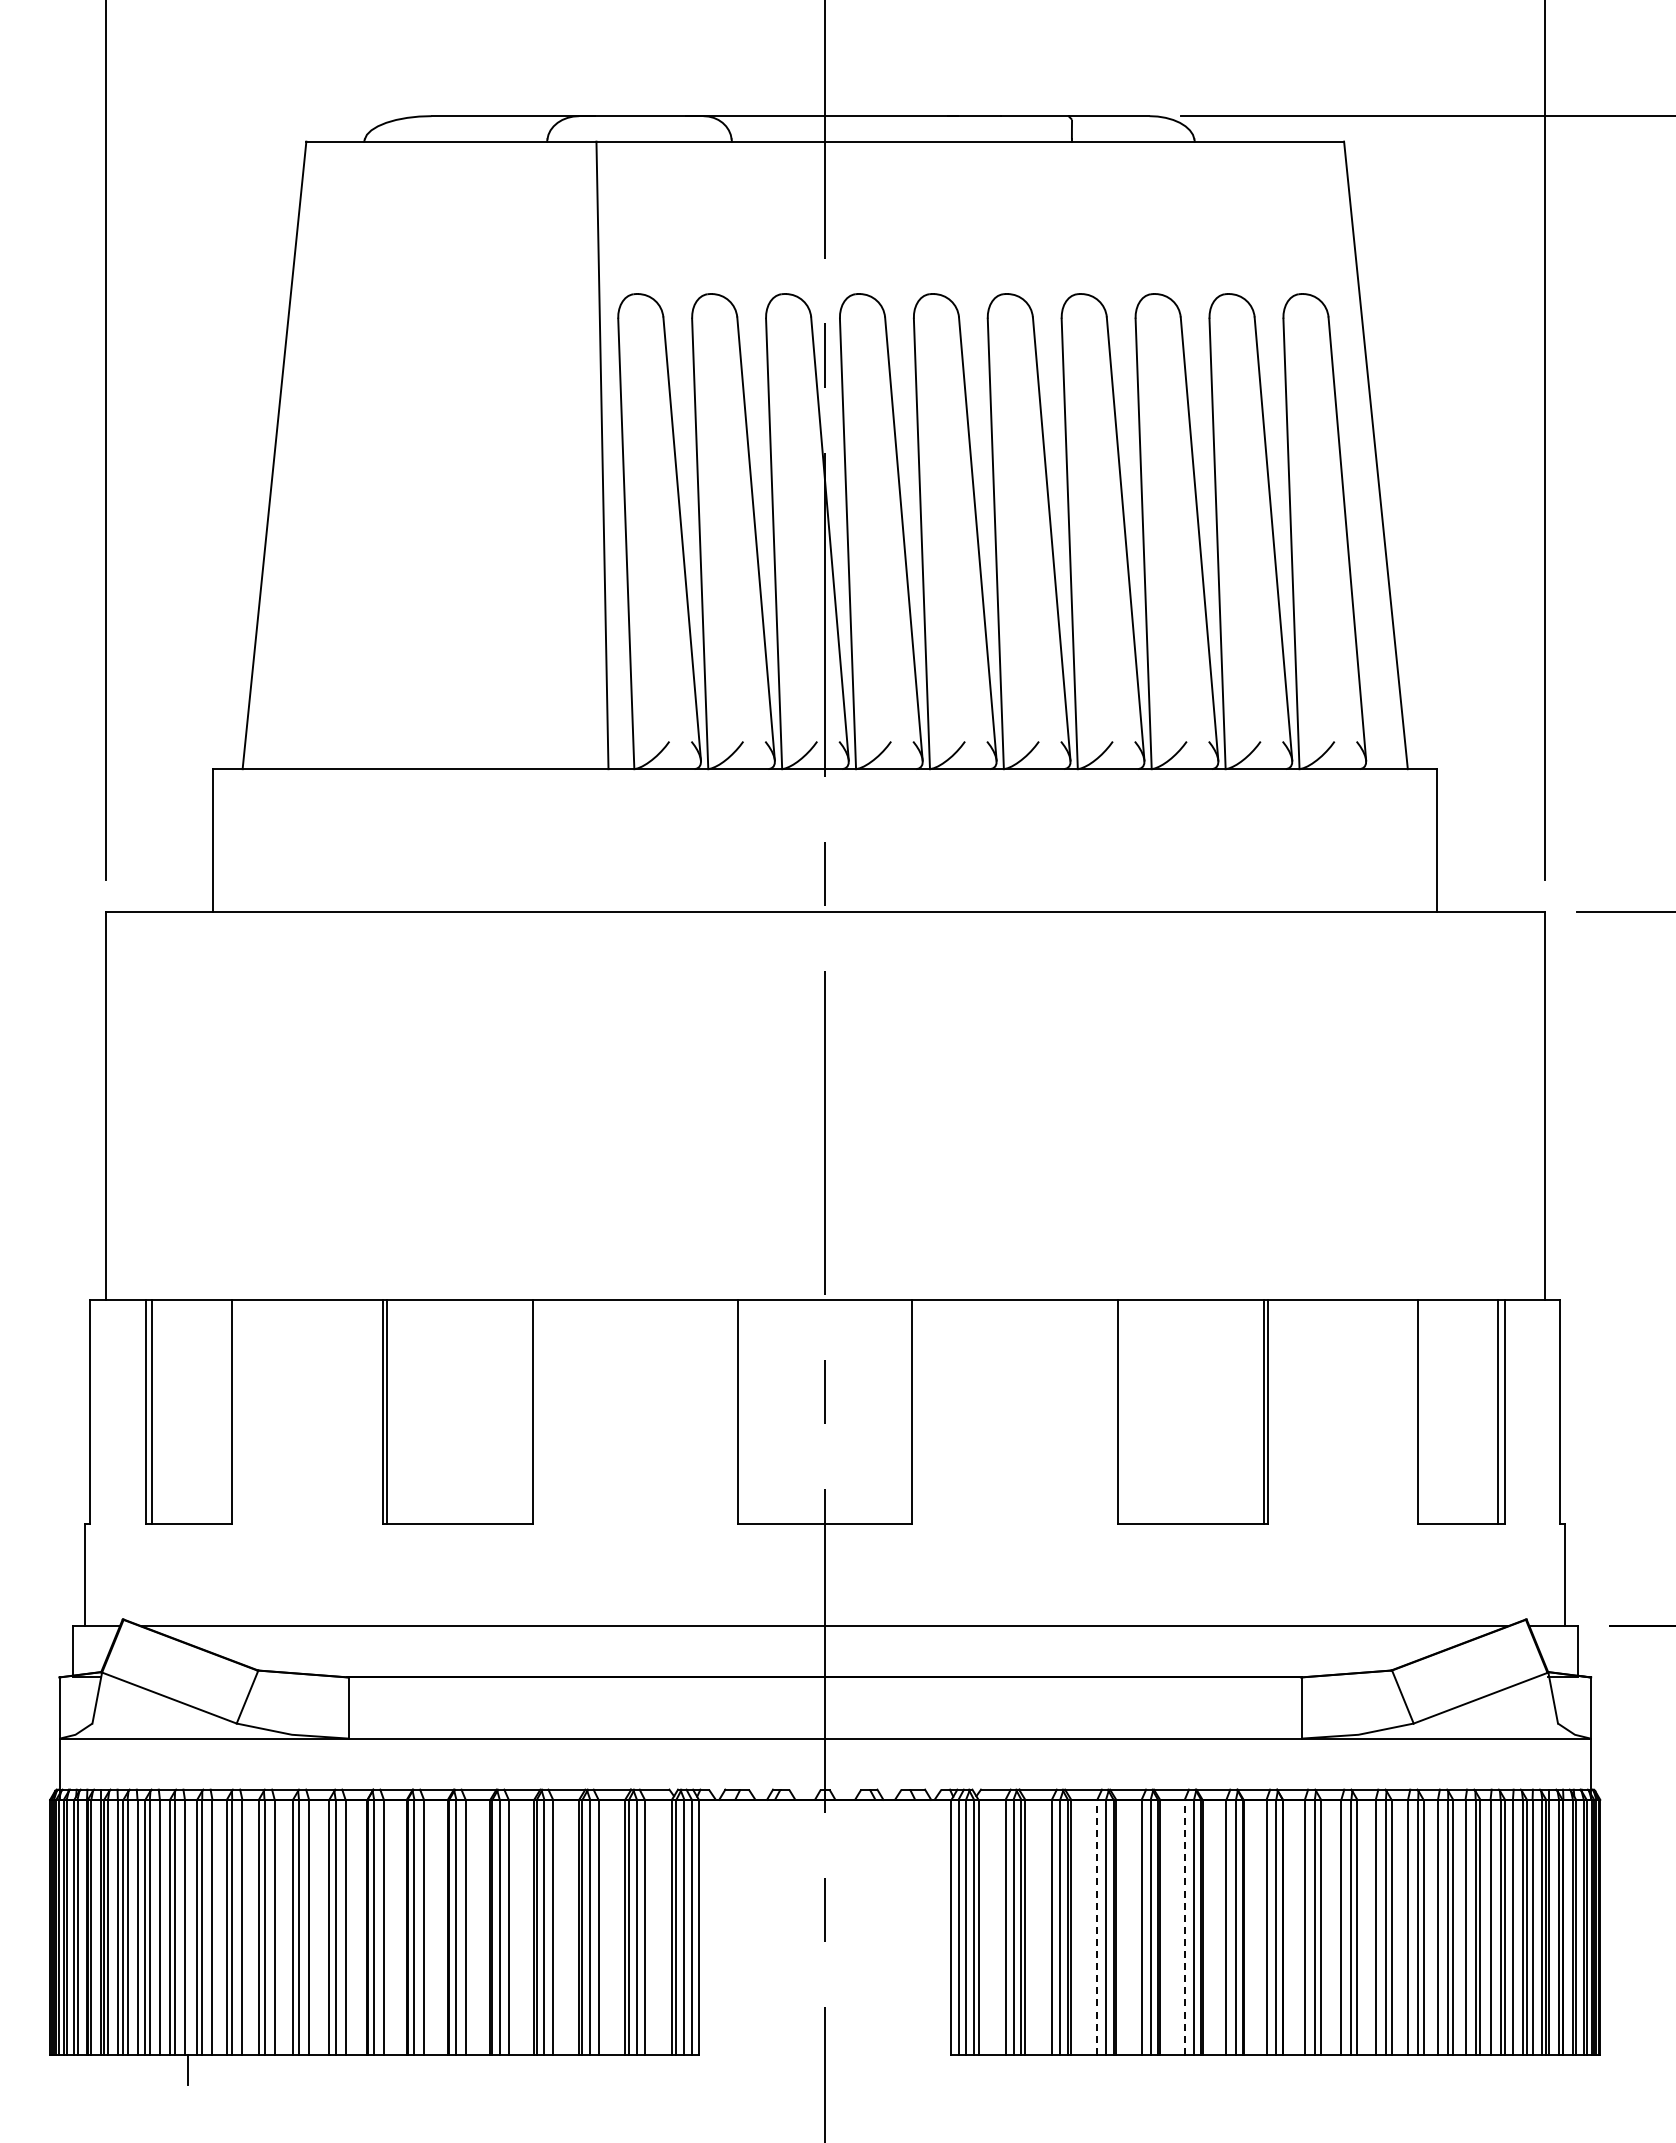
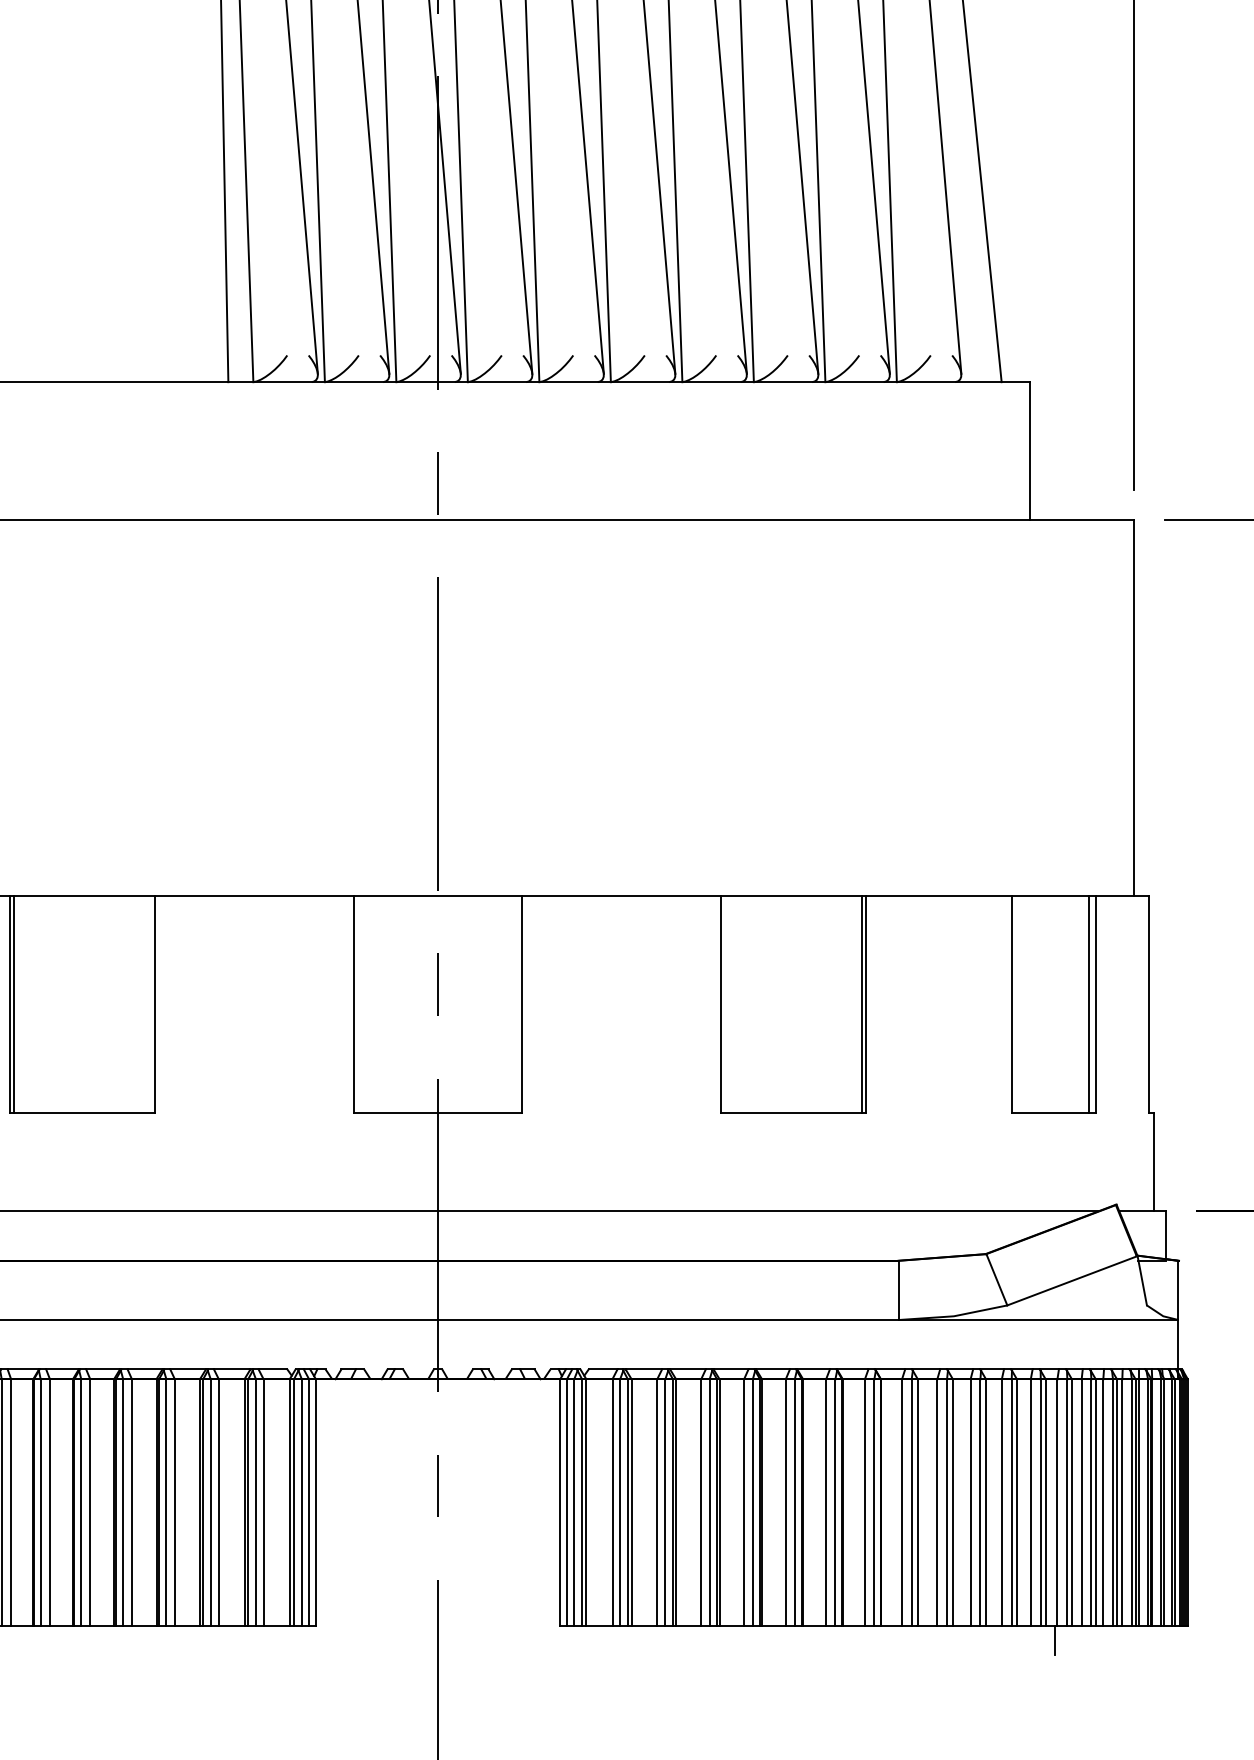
line: (1097, 1926) -> (701, 1501), dashed -> solid
line: (1184, 1926) -> (785, 1501), dashed -> solid
line: (1462, 2069) -> (1054, 1640), added

